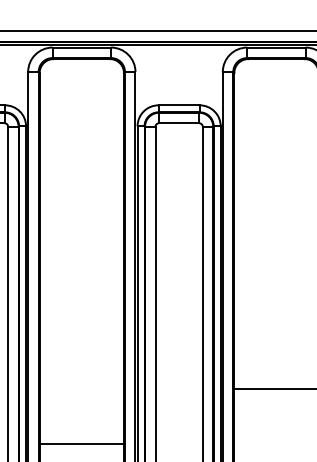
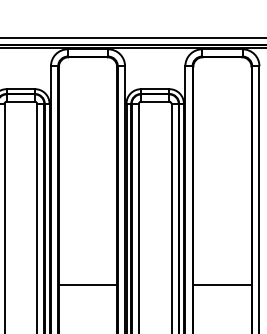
line: (81, 444) -> (87, 285), moved

